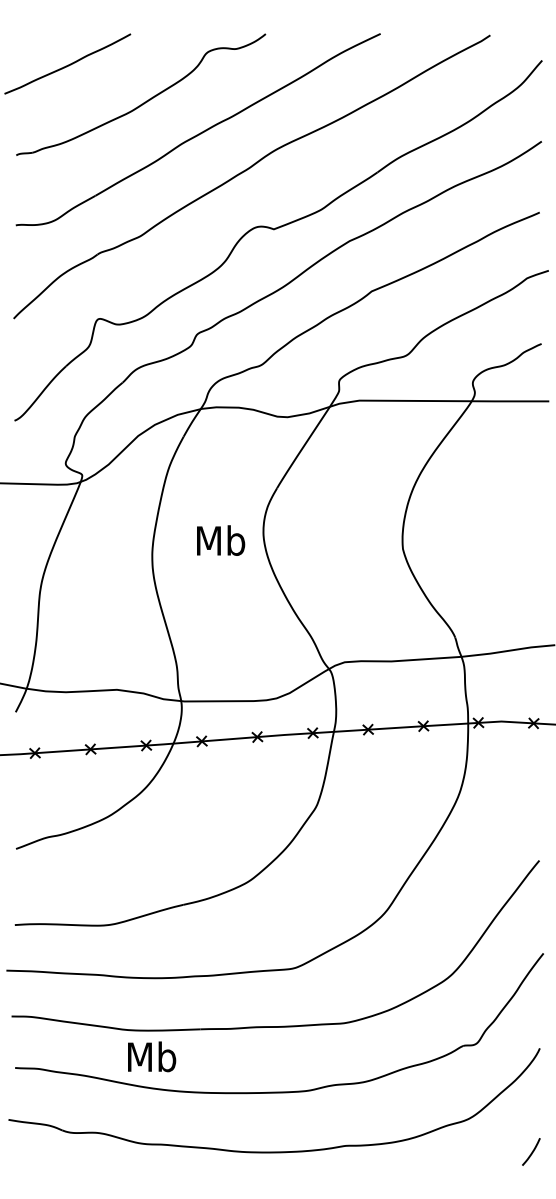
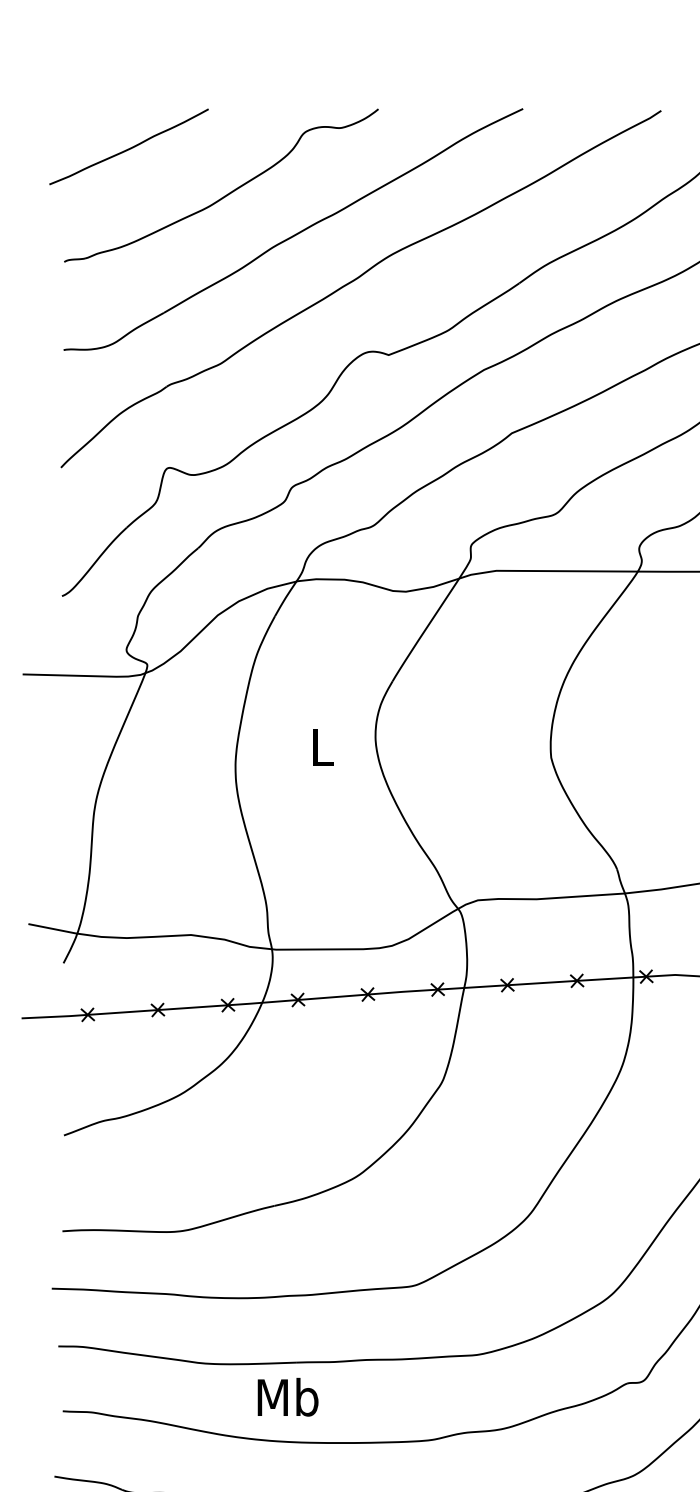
text: (221, 540) -> (322, 746), Mb -> L
text: (152, 1056) -> (288, 1396), moved

